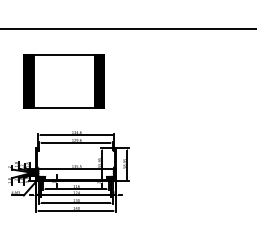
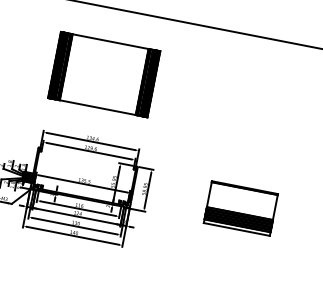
part: (63, 81) -> (103, 74), moved
part: (202, 164) -> (241, 208), added

